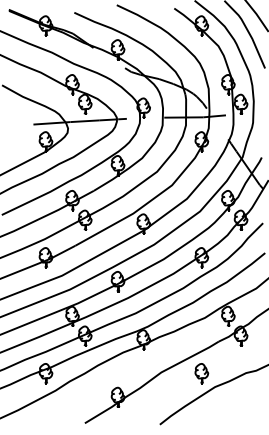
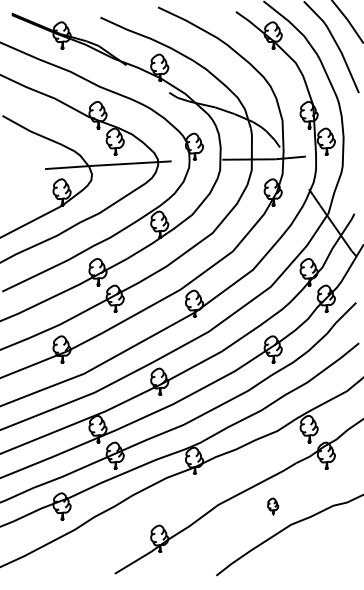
part: (201, 373) -> (272, 506), size x0.6

